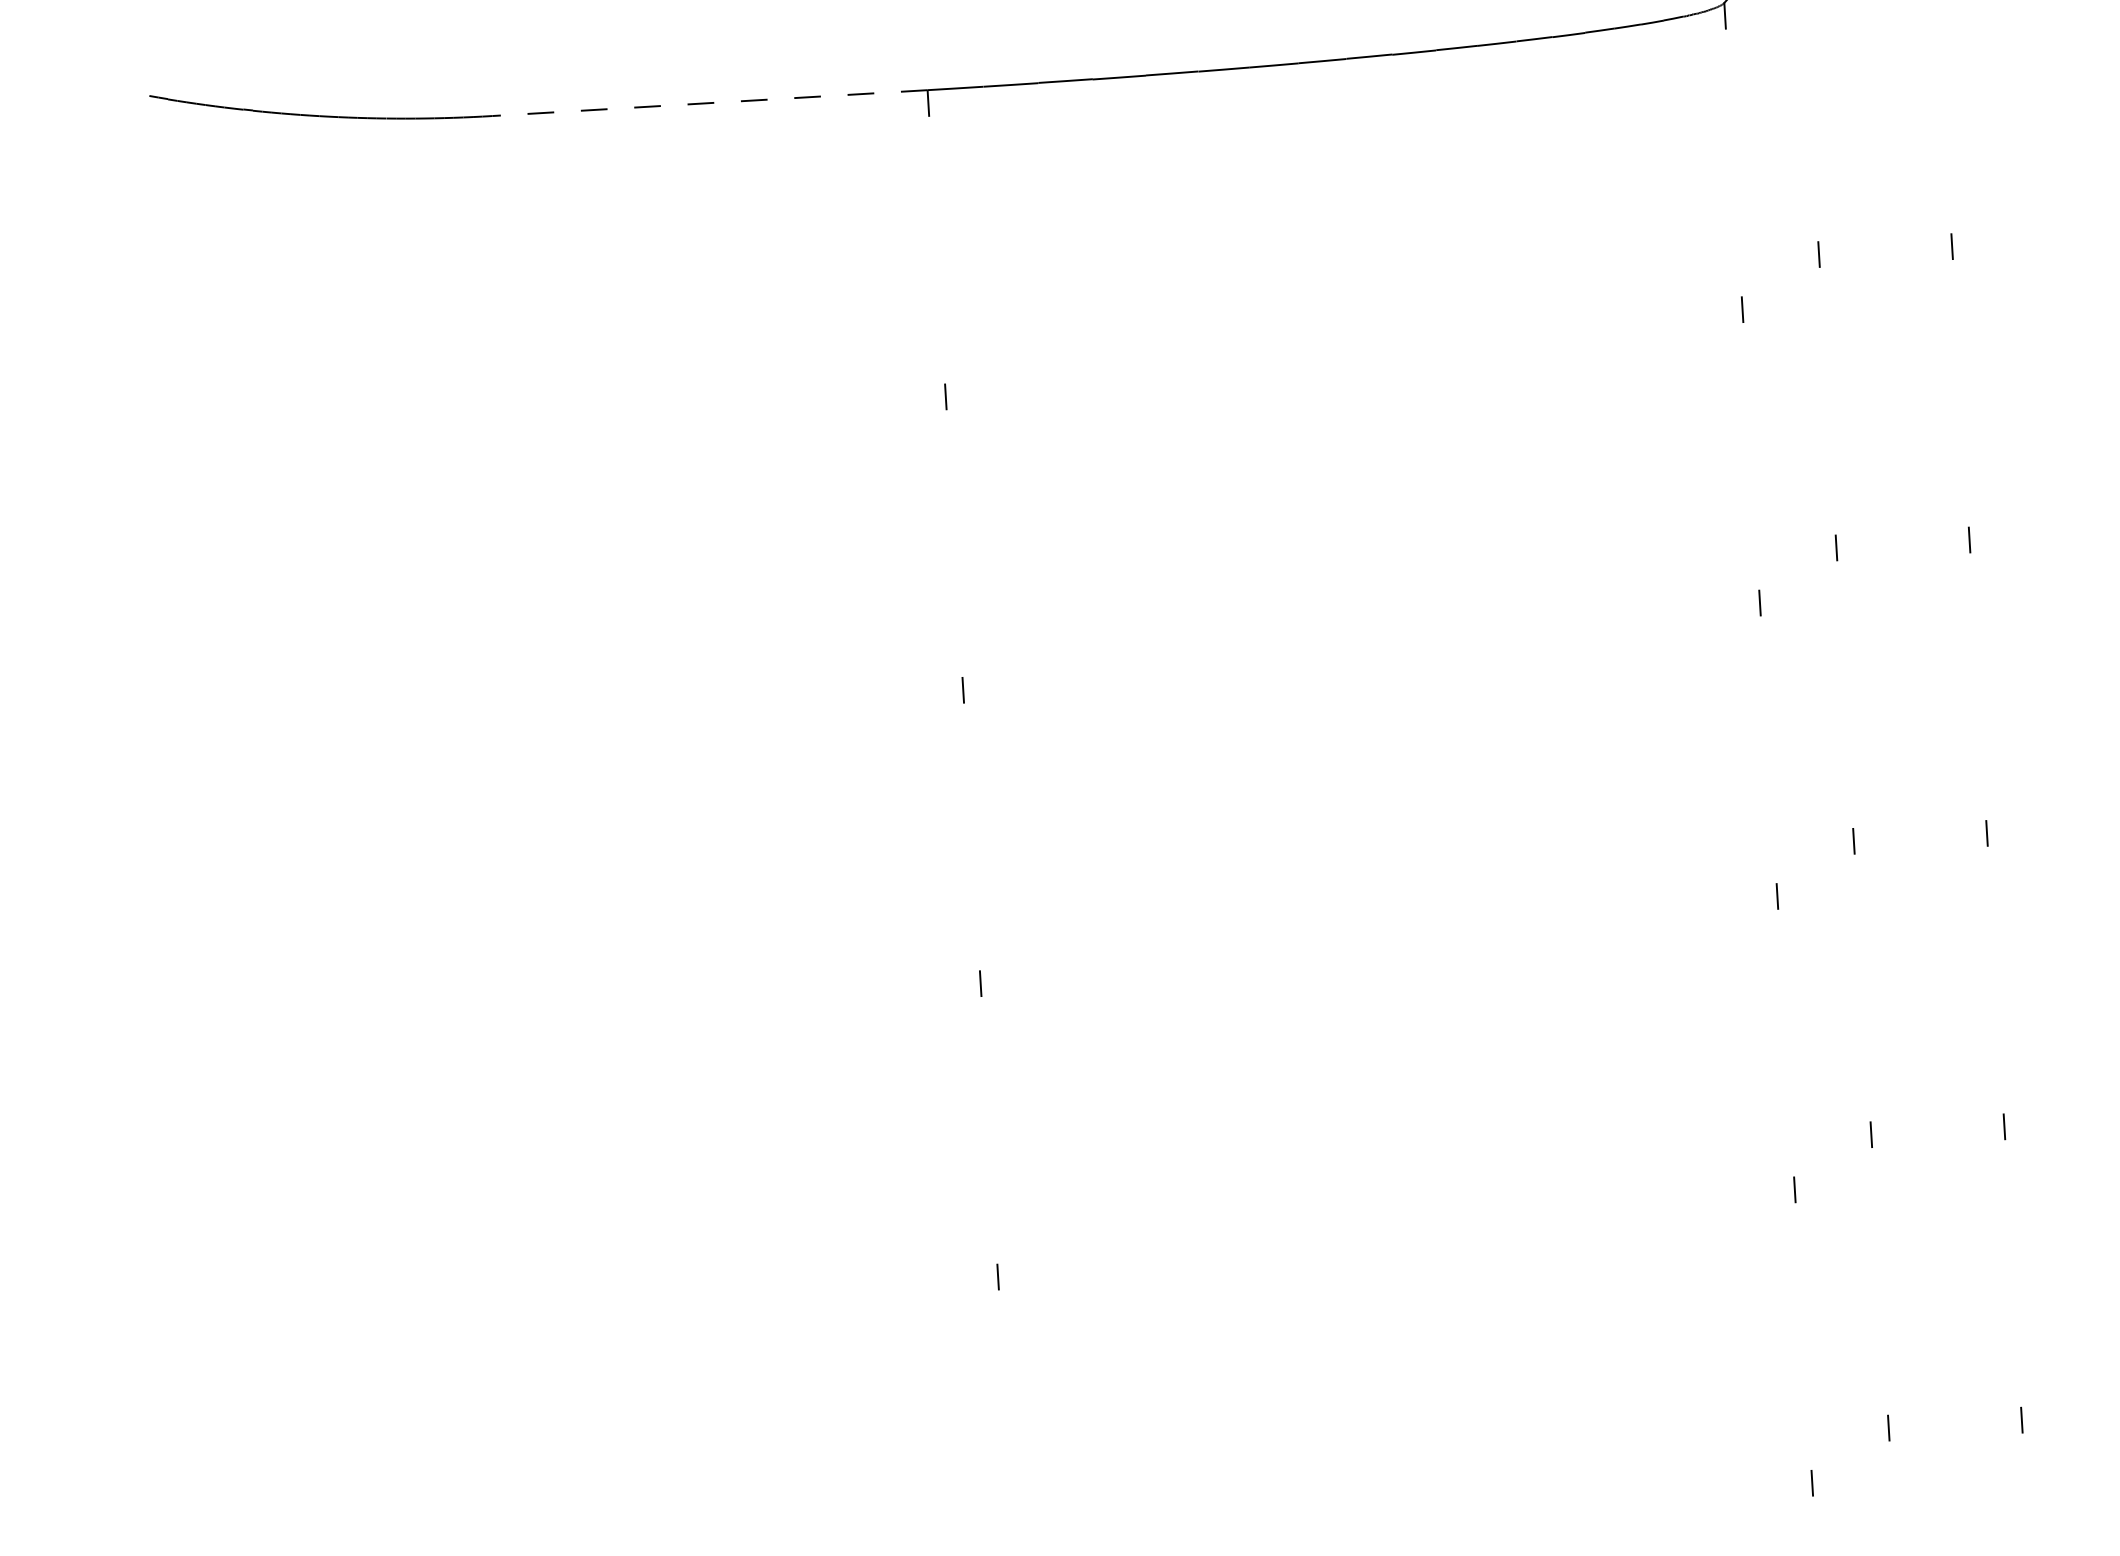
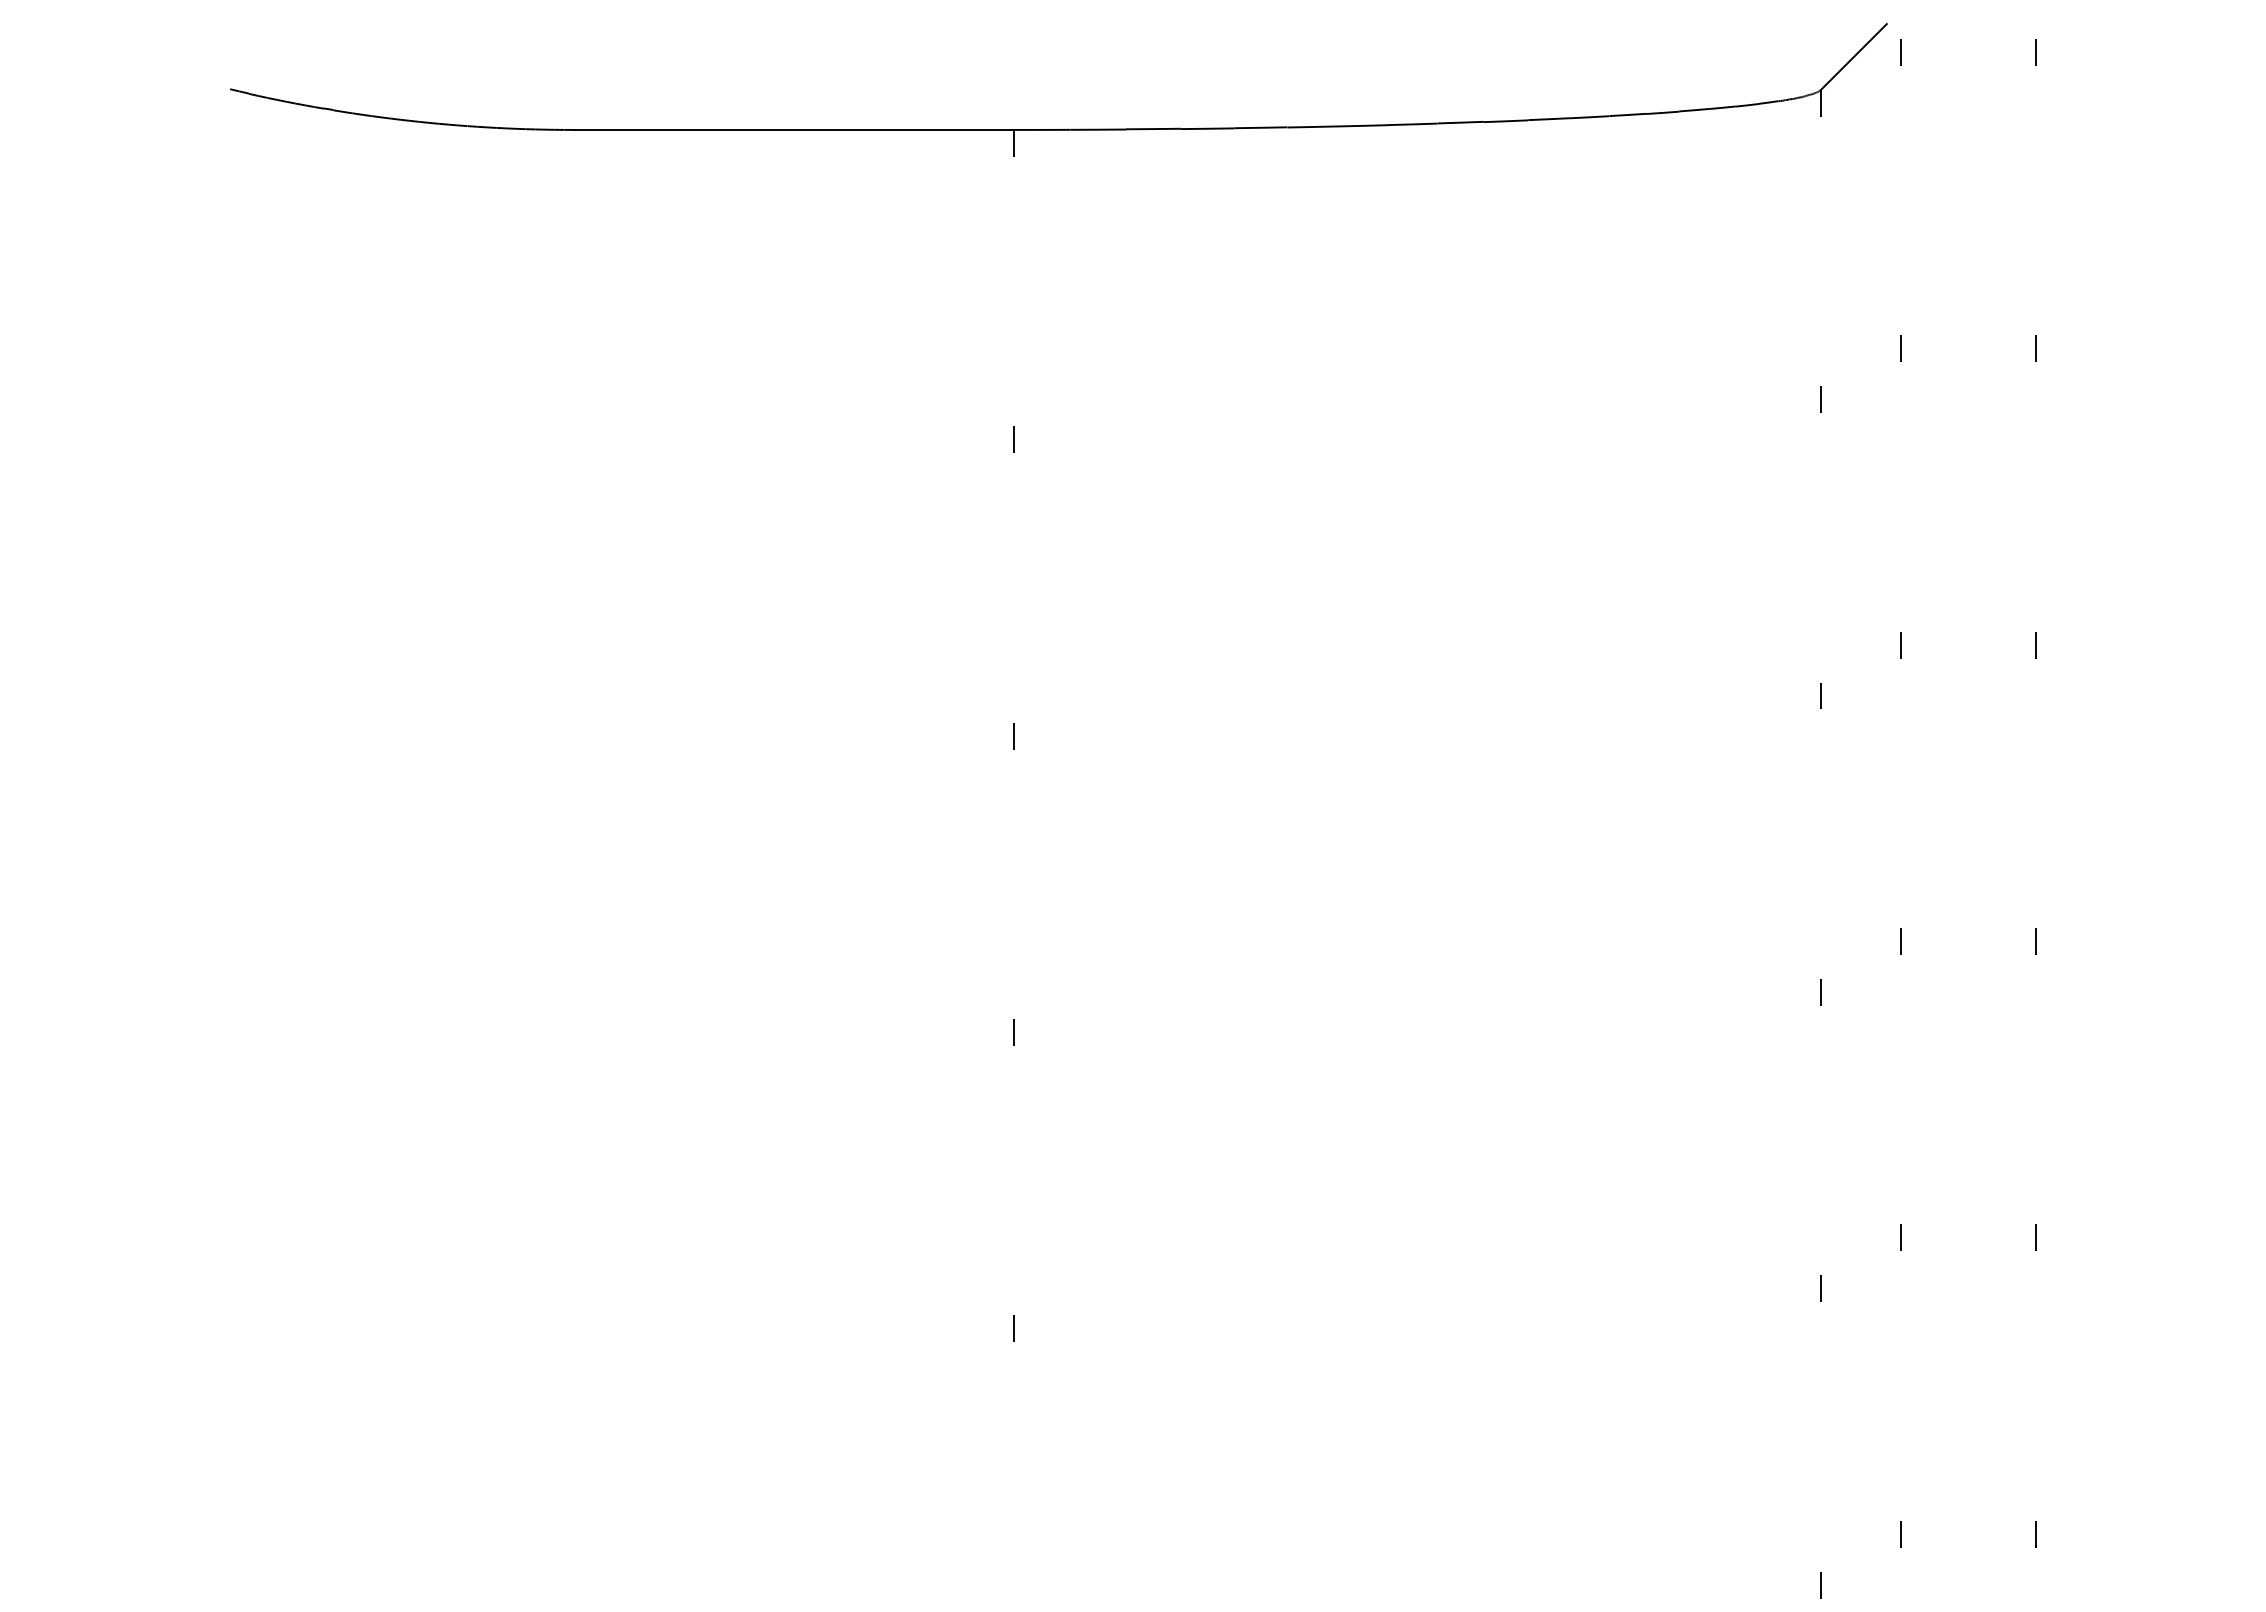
line: (710, 102) -> (794, 129), dashed -> solid

